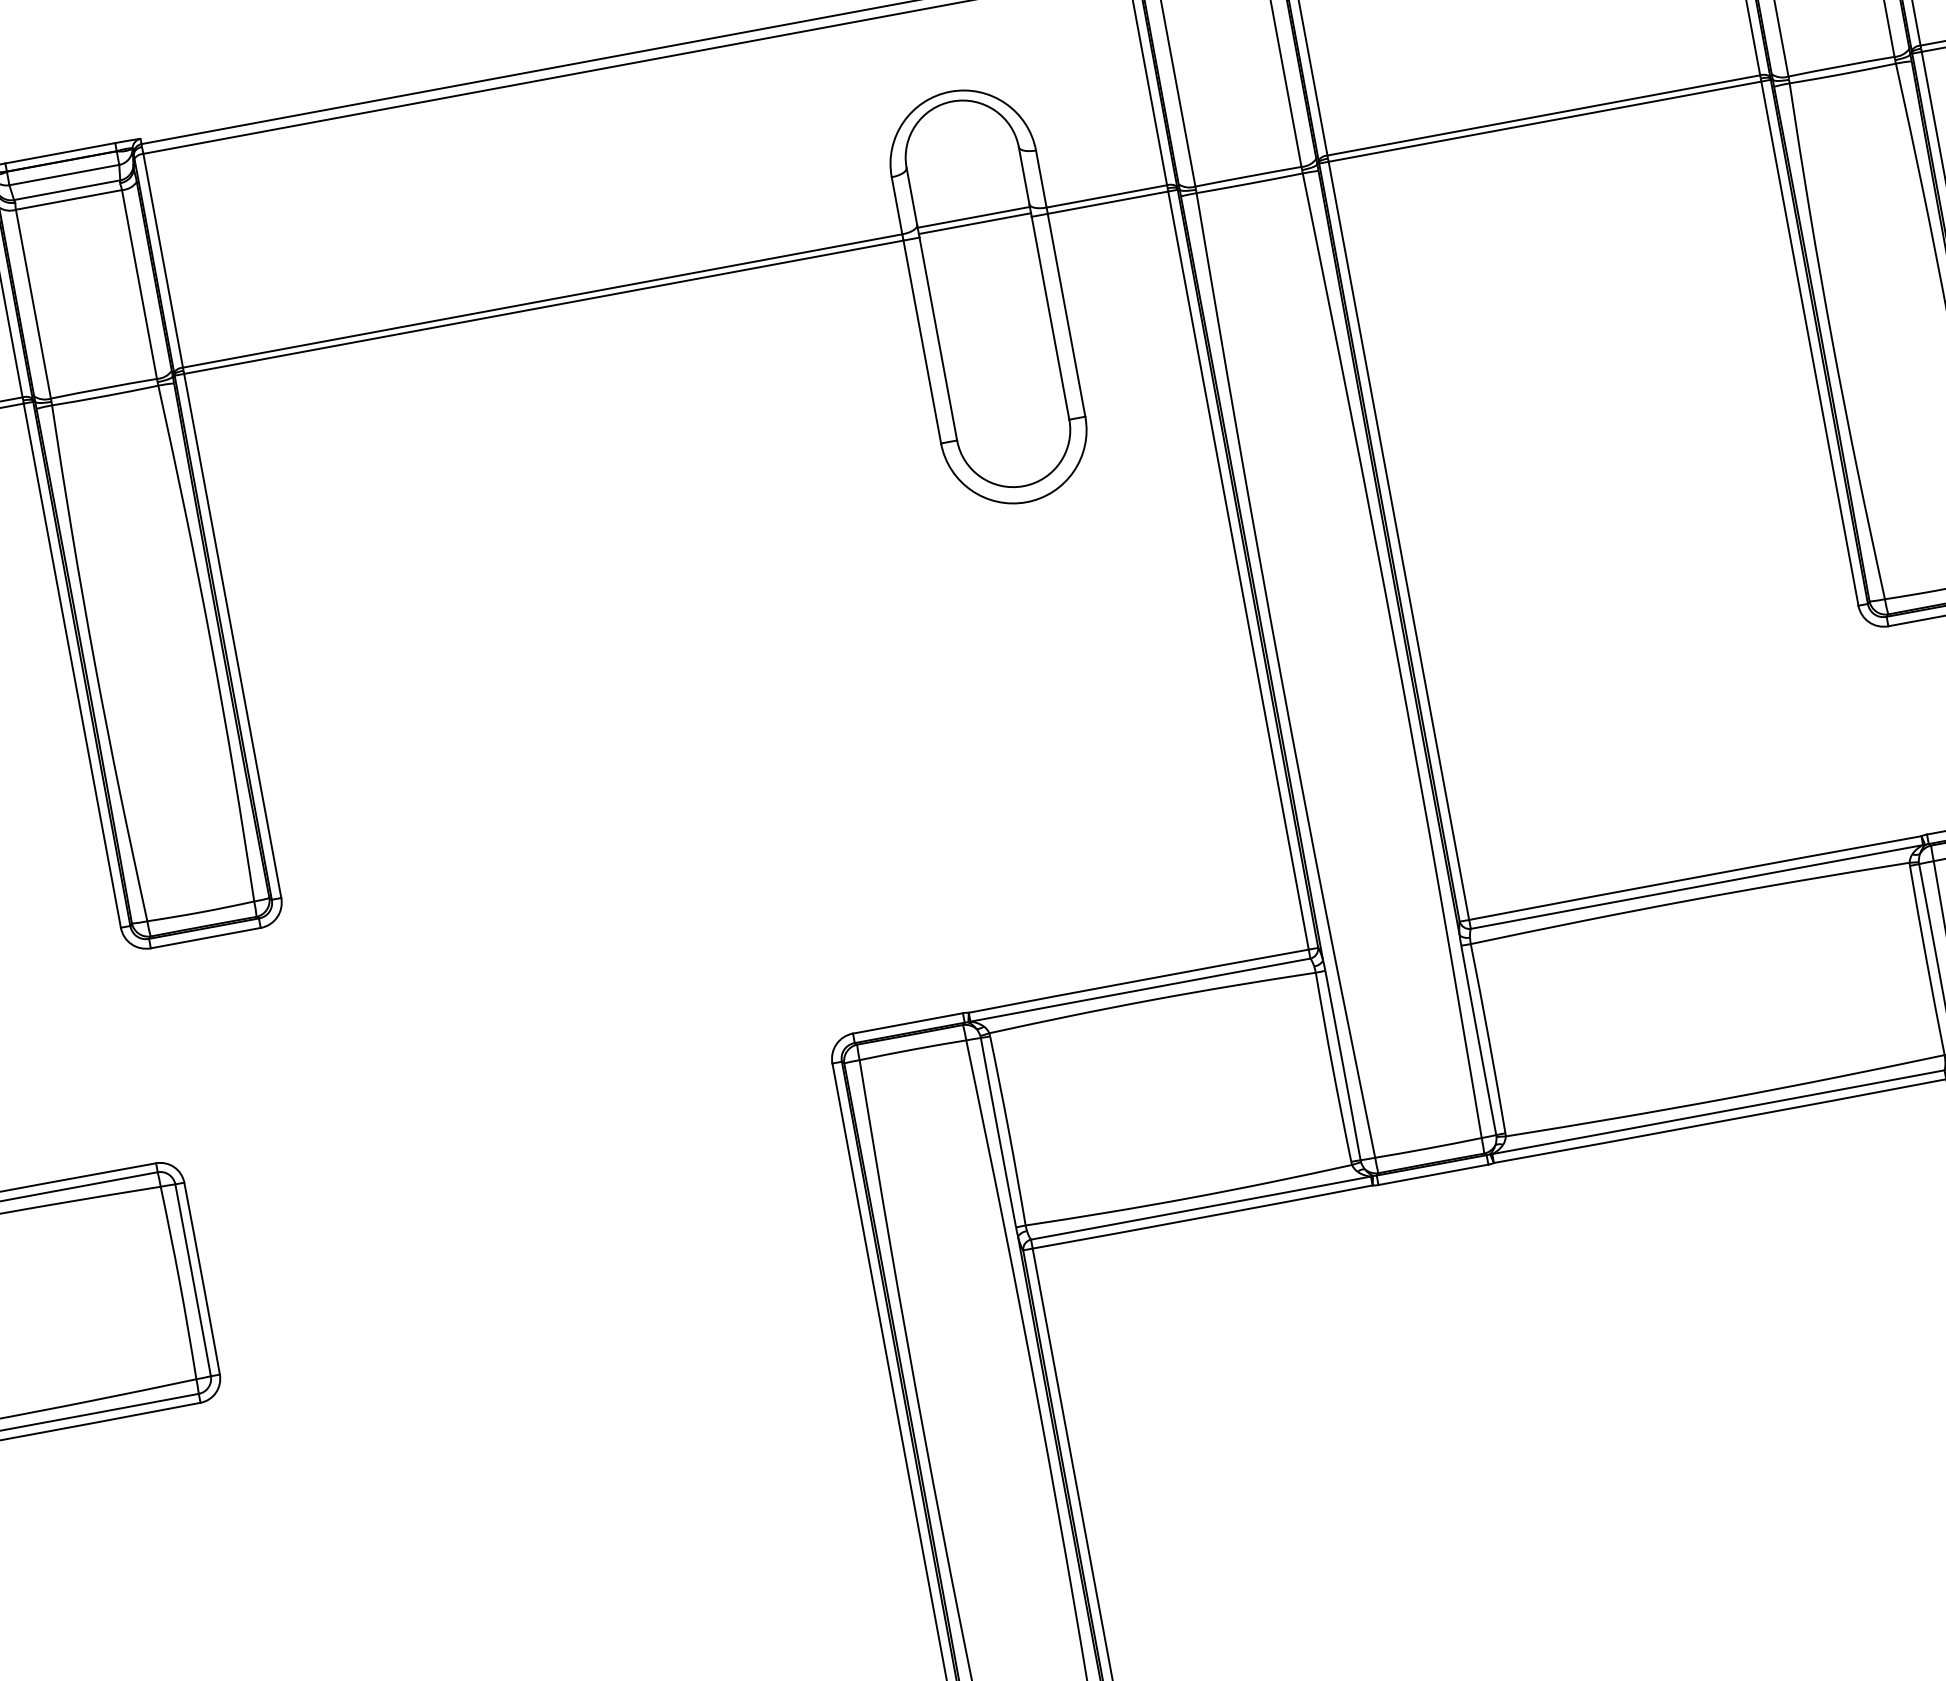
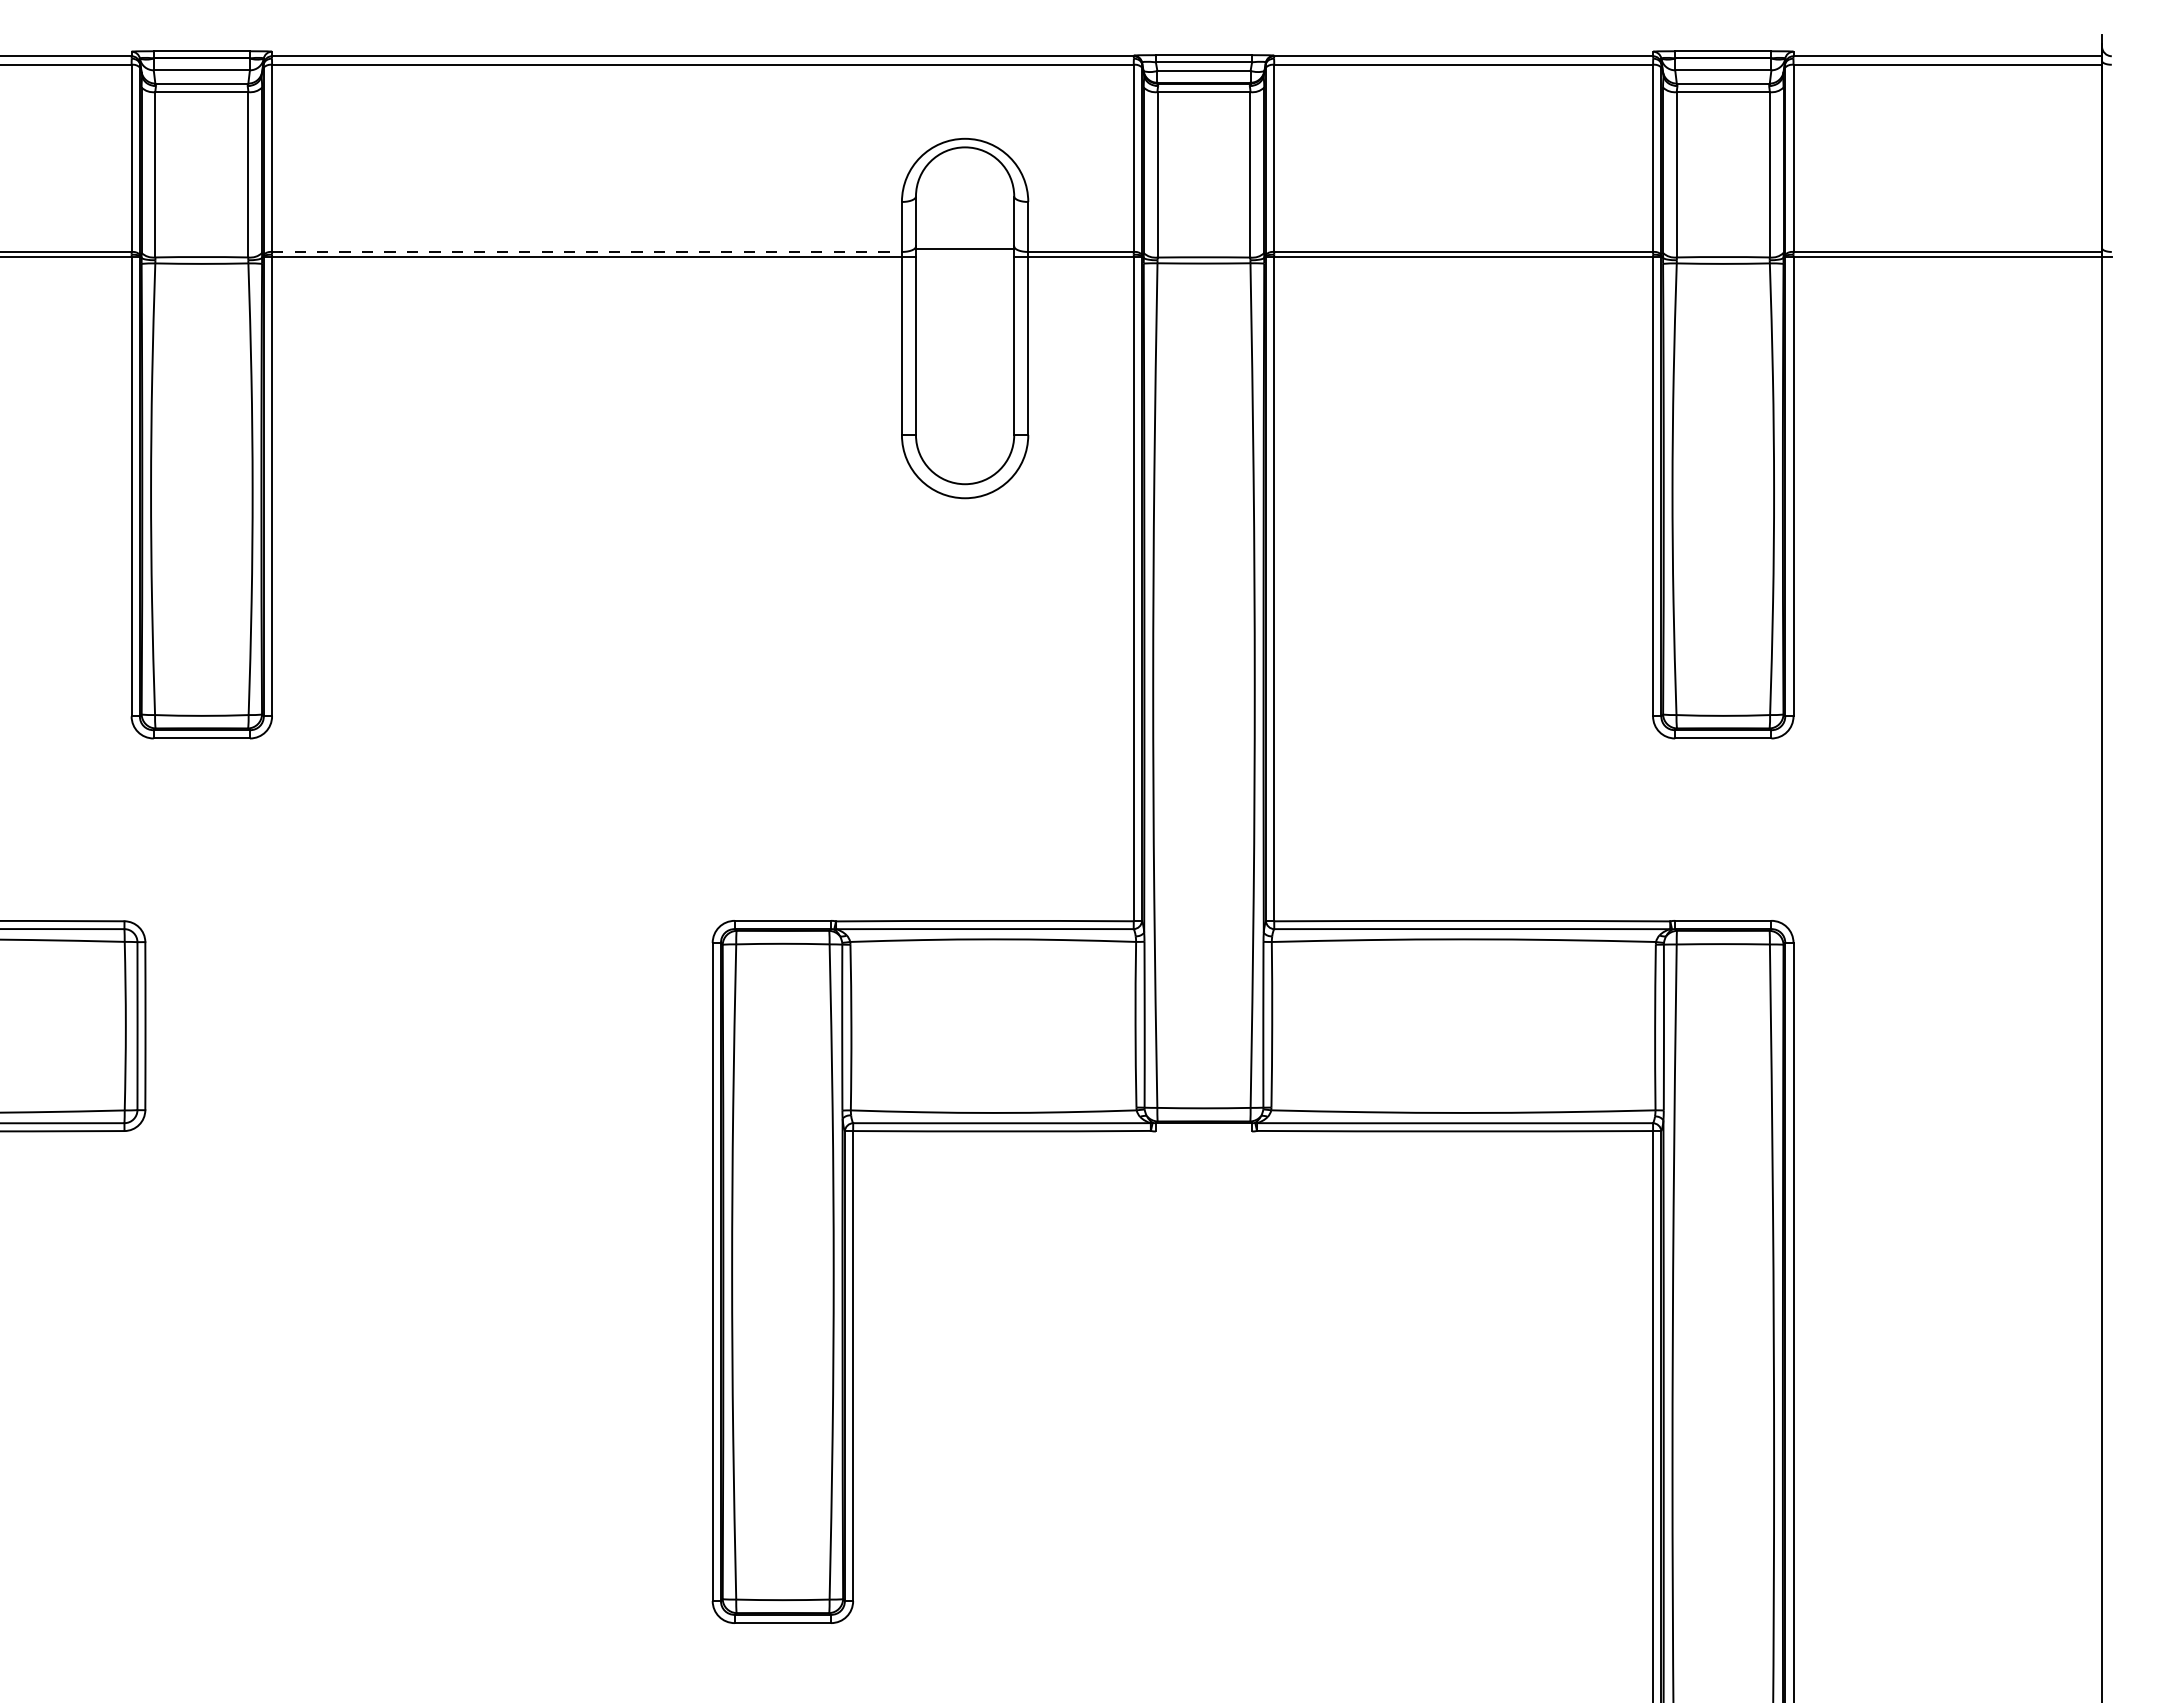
line: (974, 223) -> (964, 254), removed
line: (543, 300) -> (587, 251), solid -> dashed
line: (1432, 1174) -> (1203, 1131), removed

